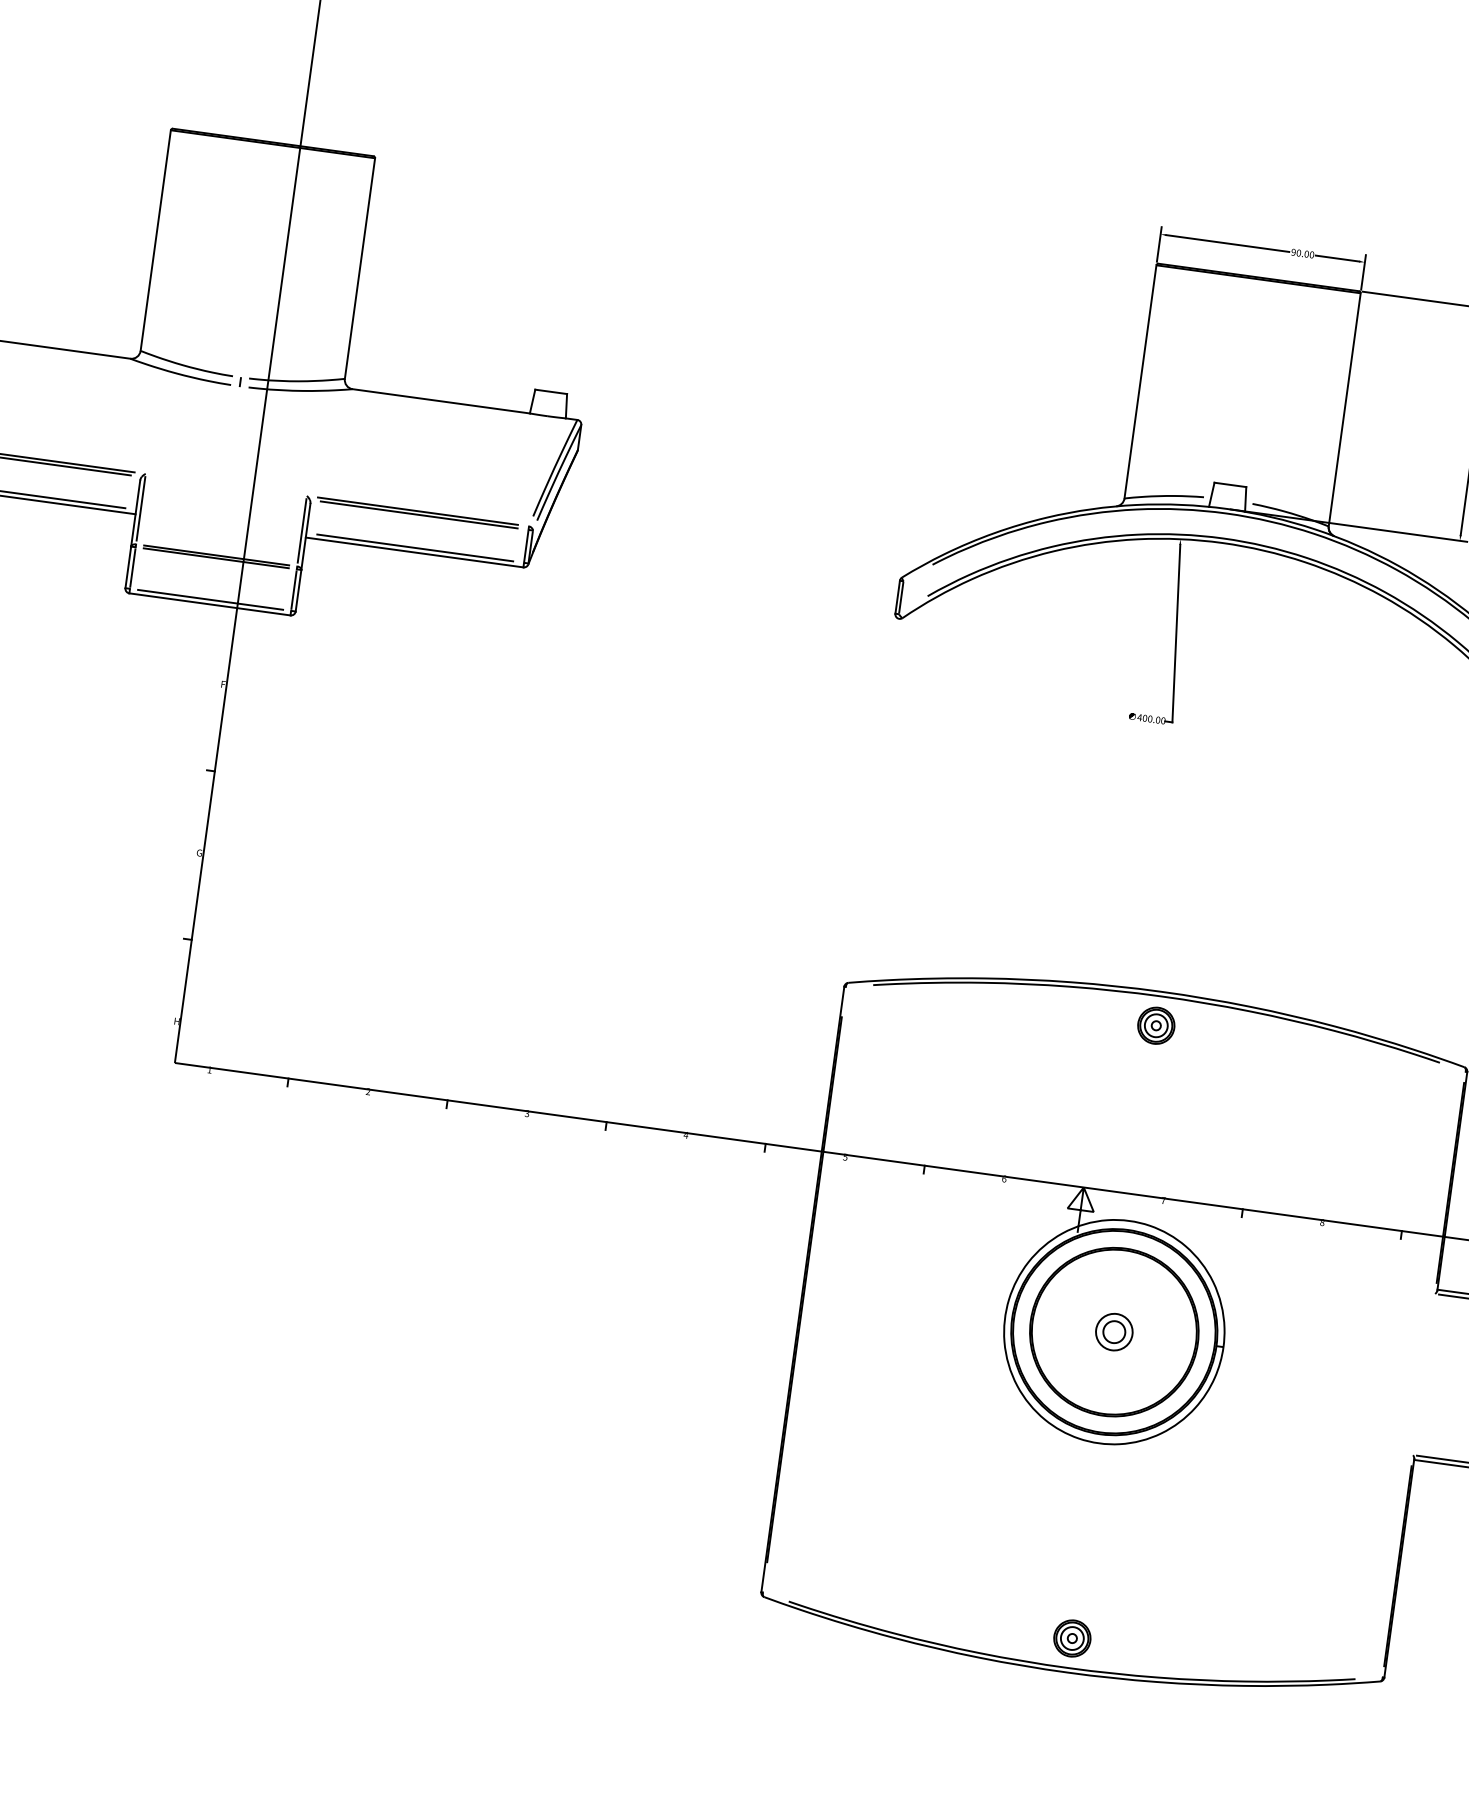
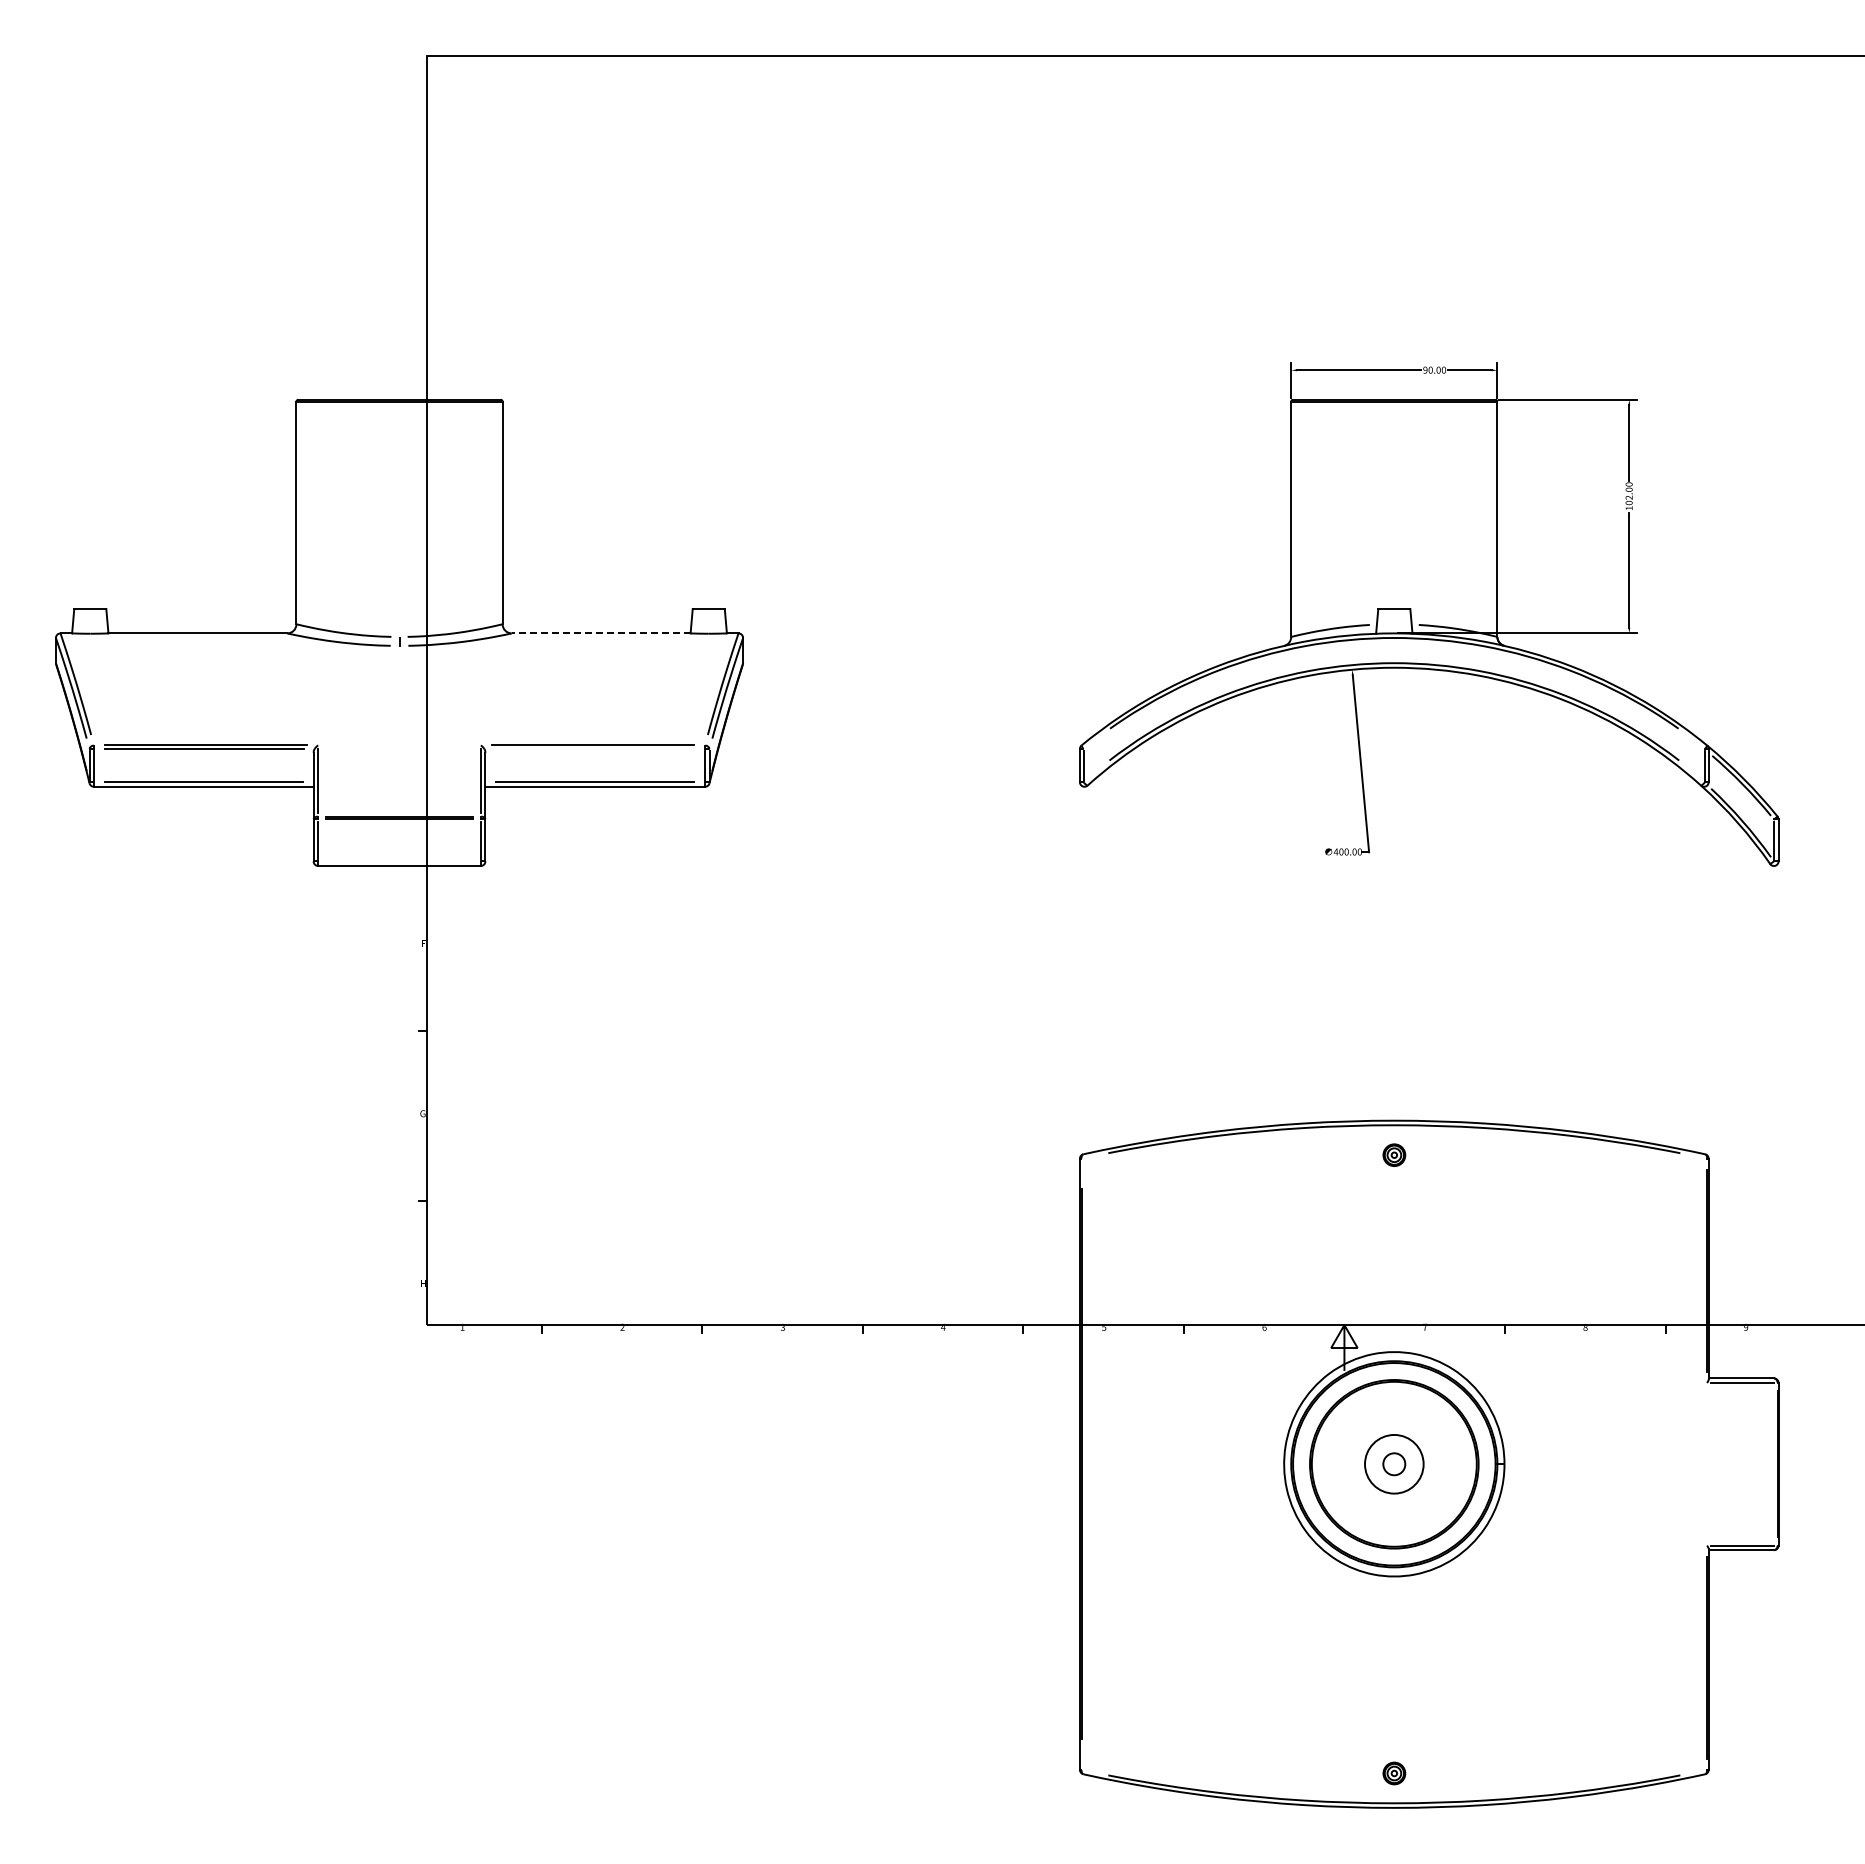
line: (440, 401) -> (600, 633), solid -> dashed
line: (419, 514) -> (594, 748), removed
line: (210, 599) -> (399, 861), removed
part: (1156, 1026) -> (1394, 1155), size x0.6
circle: (1114, 1331) -> (1394, 1463), size x1.6
part: (1072, 1638) -> (1394, 1773), size x0.6

